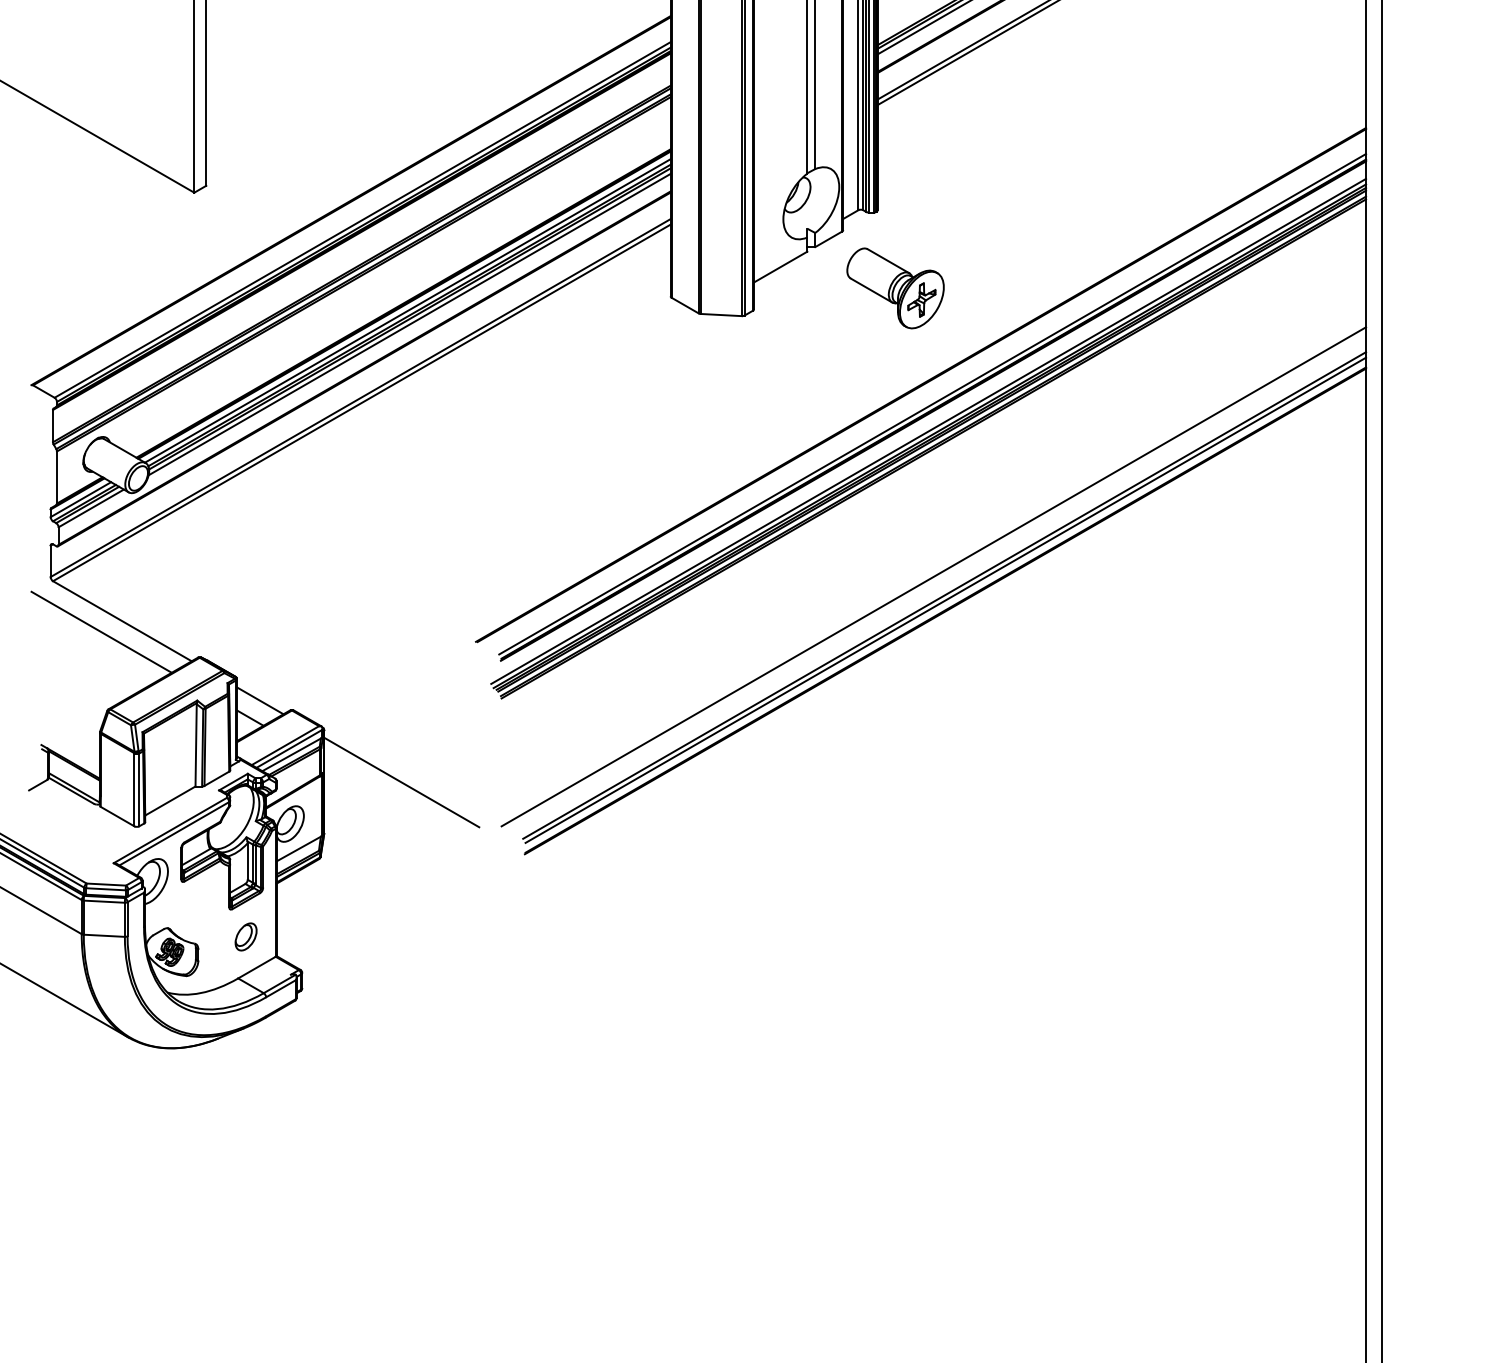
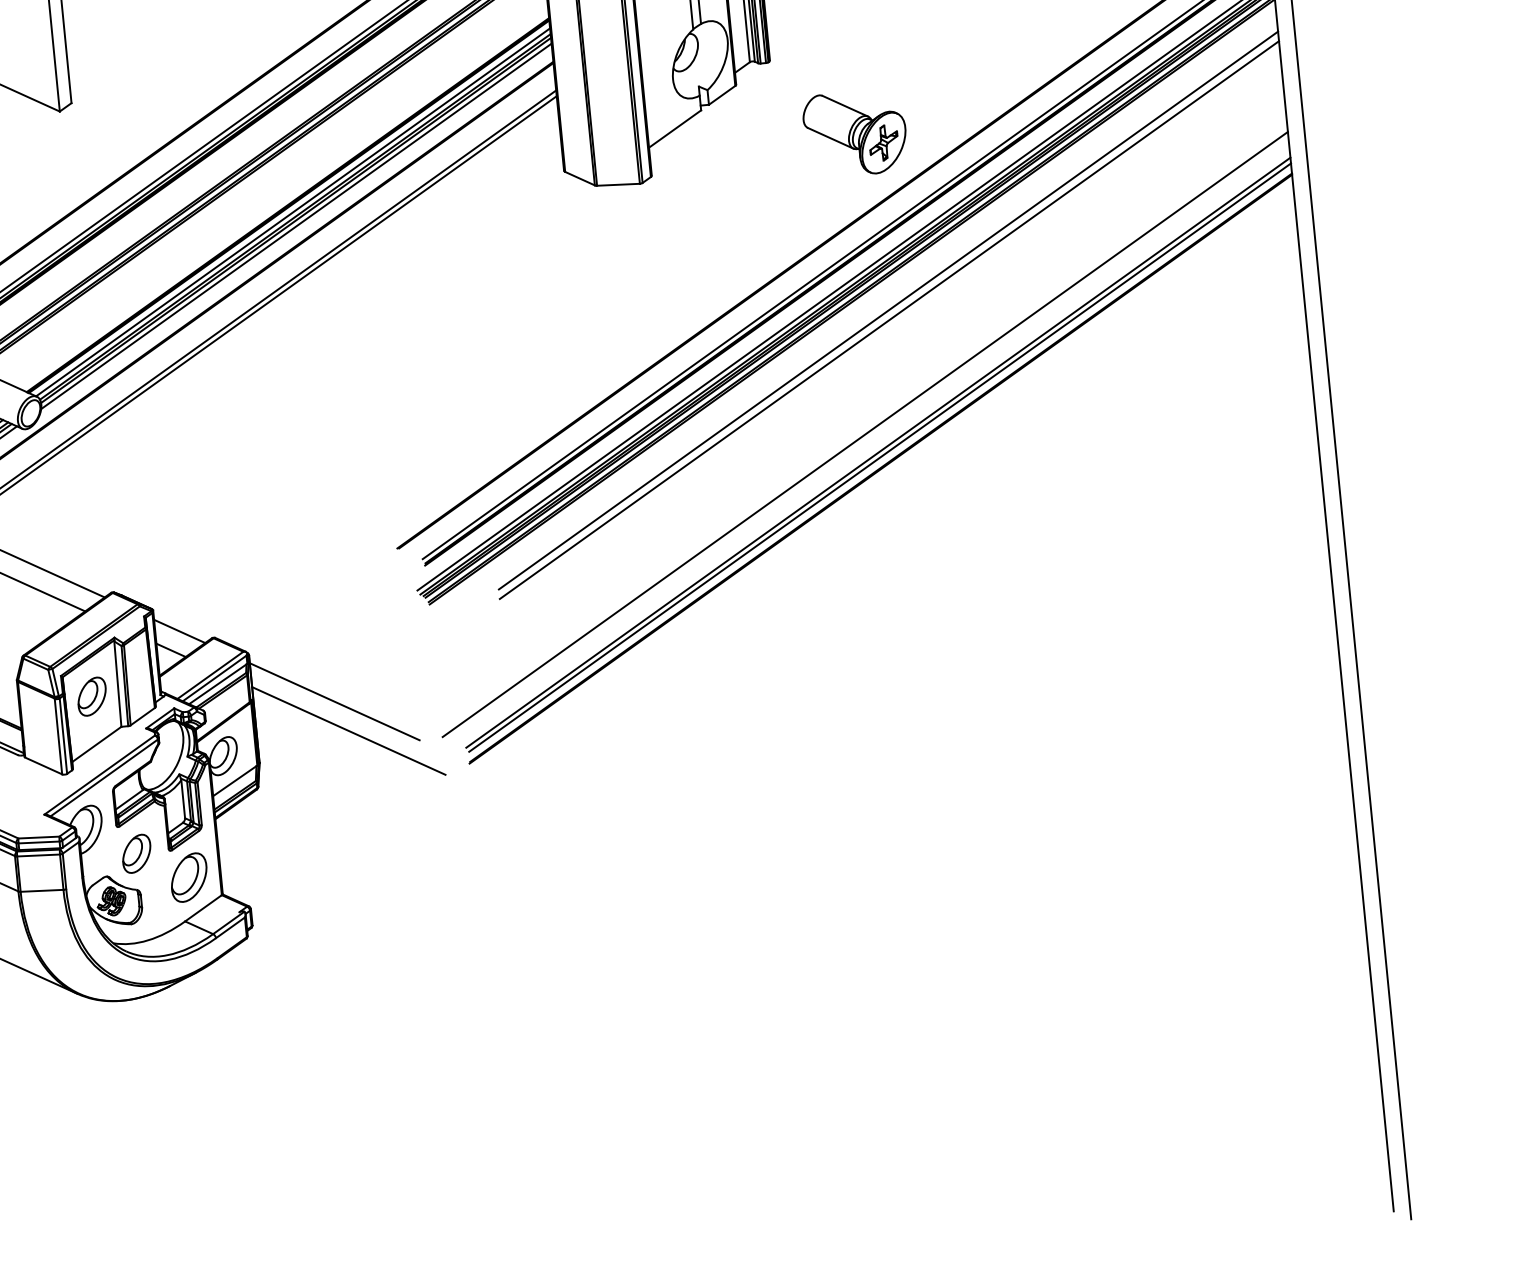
part: (895, 288) -> (855, 133), moved
line: (967, 460) -> (888, 310), added
line: (967, 469) -> (889, 319), added
part: (169, 754) -> (91, 696), added
line: (412, 811) -> (348, 730), added
part: (197, 908) -> (135, 853), added
part: (245, 936) -> (188, 877), size x1.67

